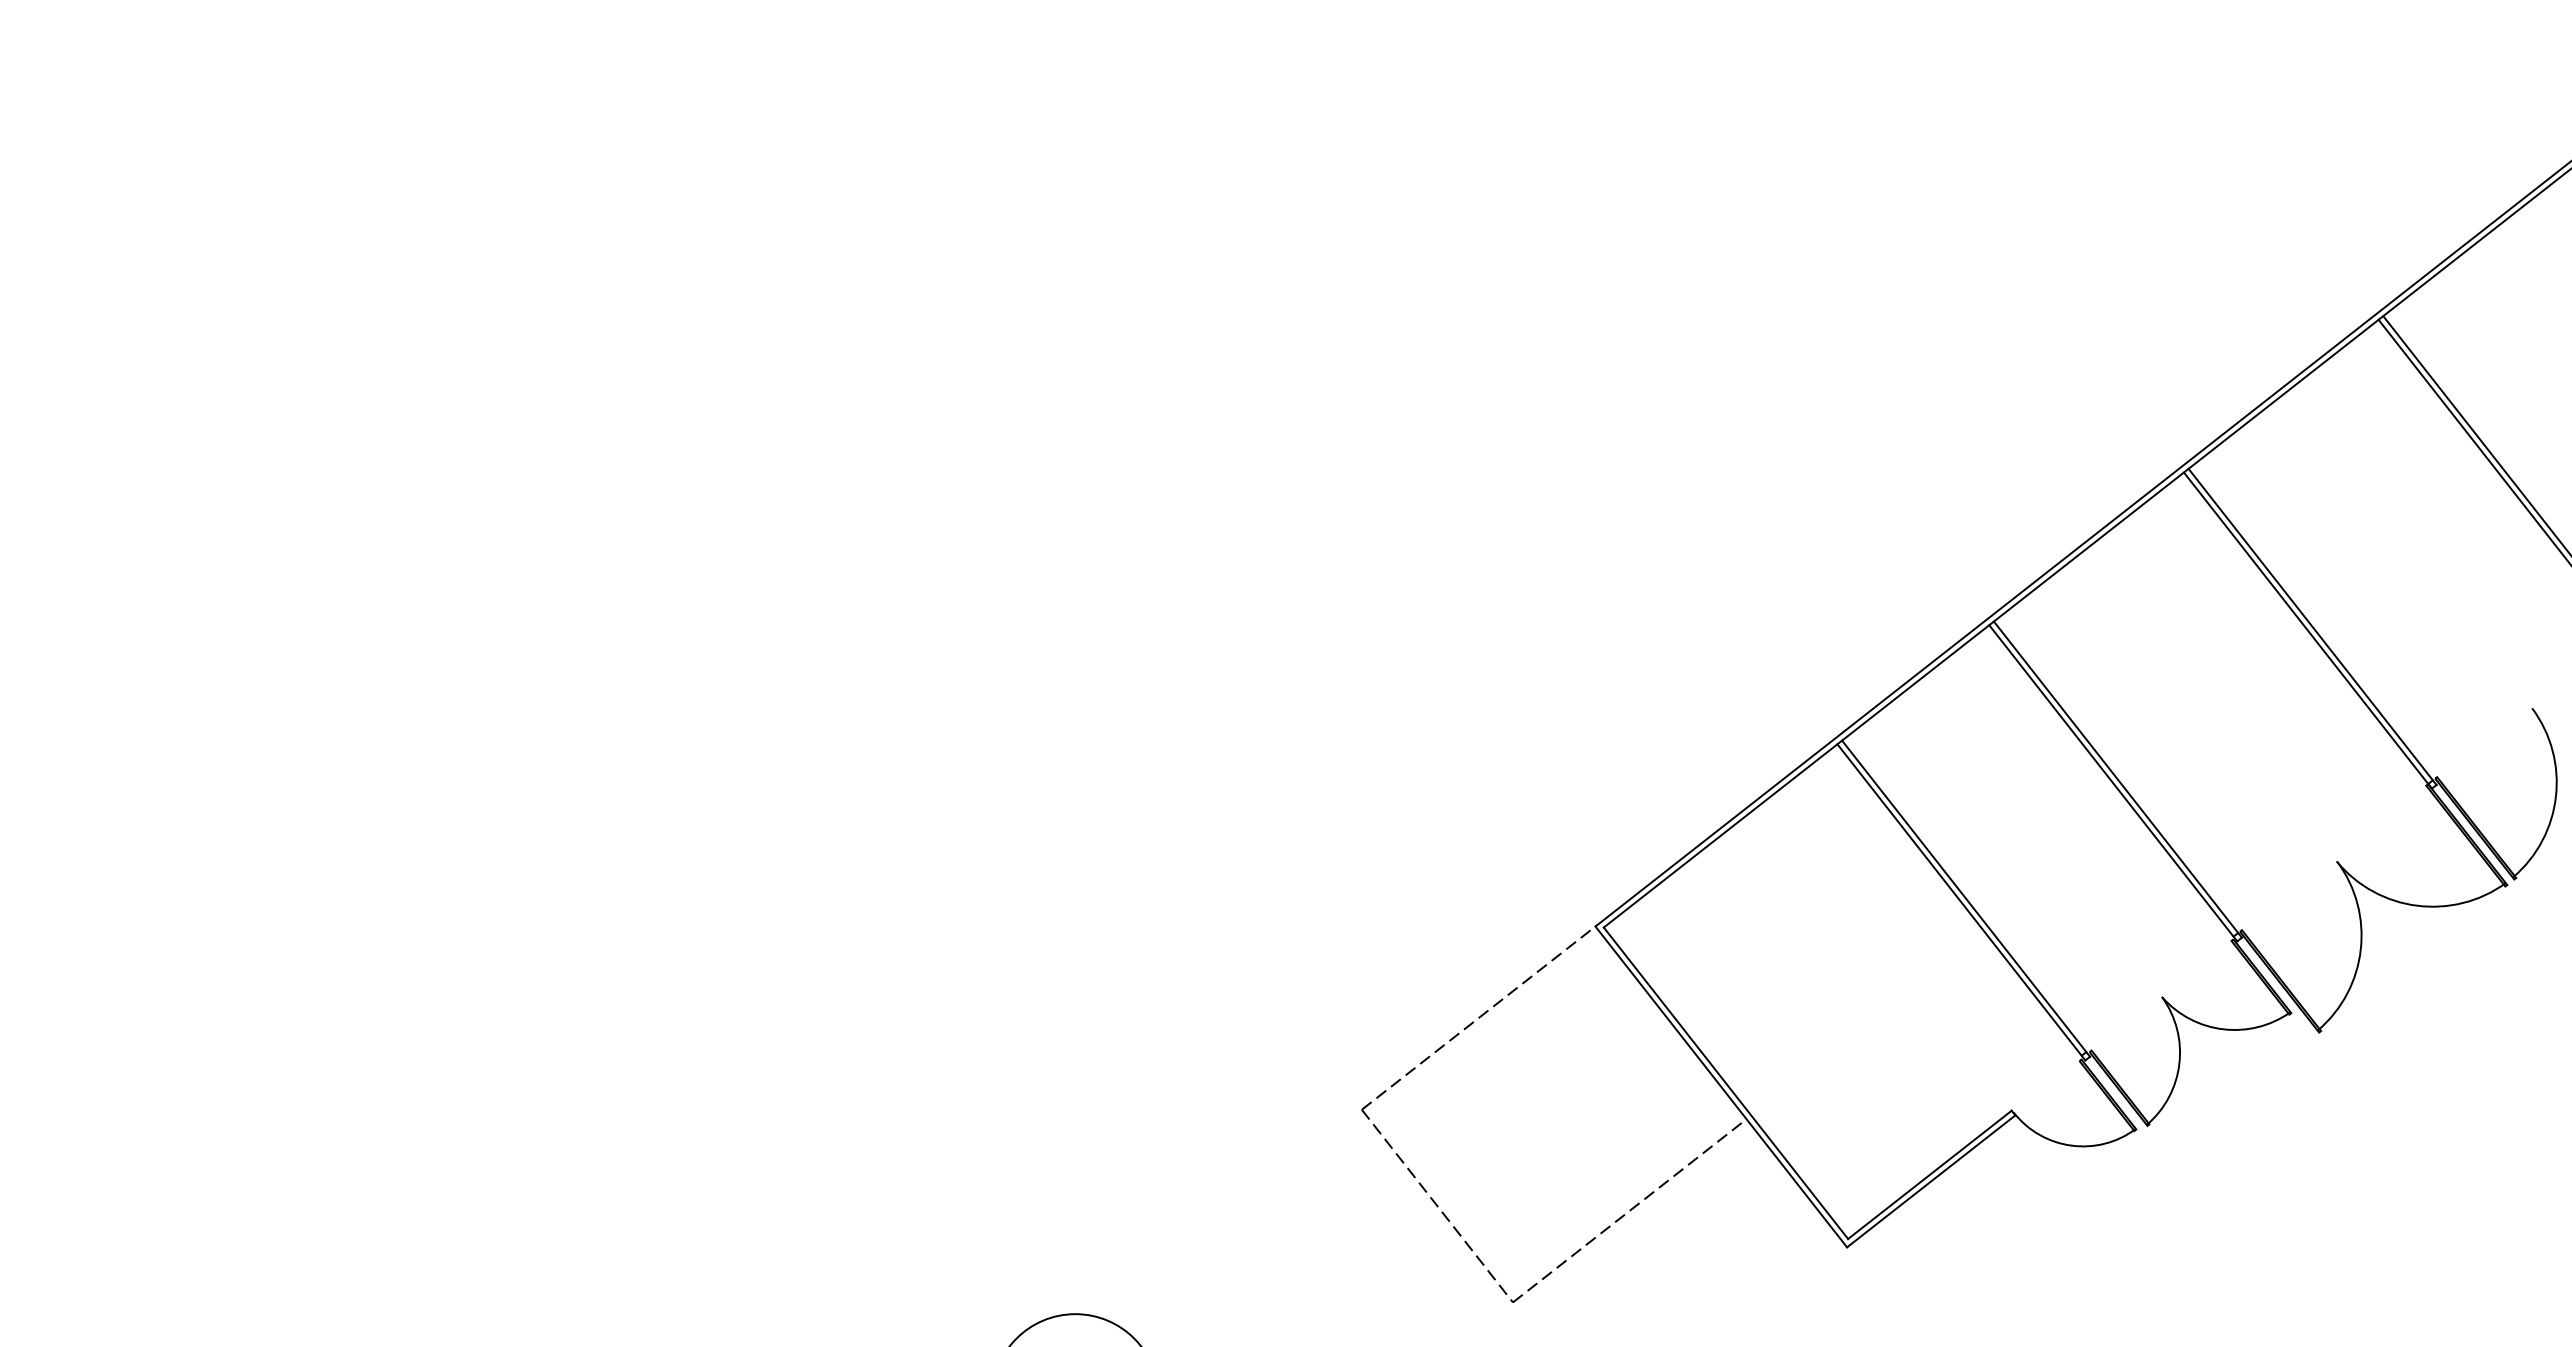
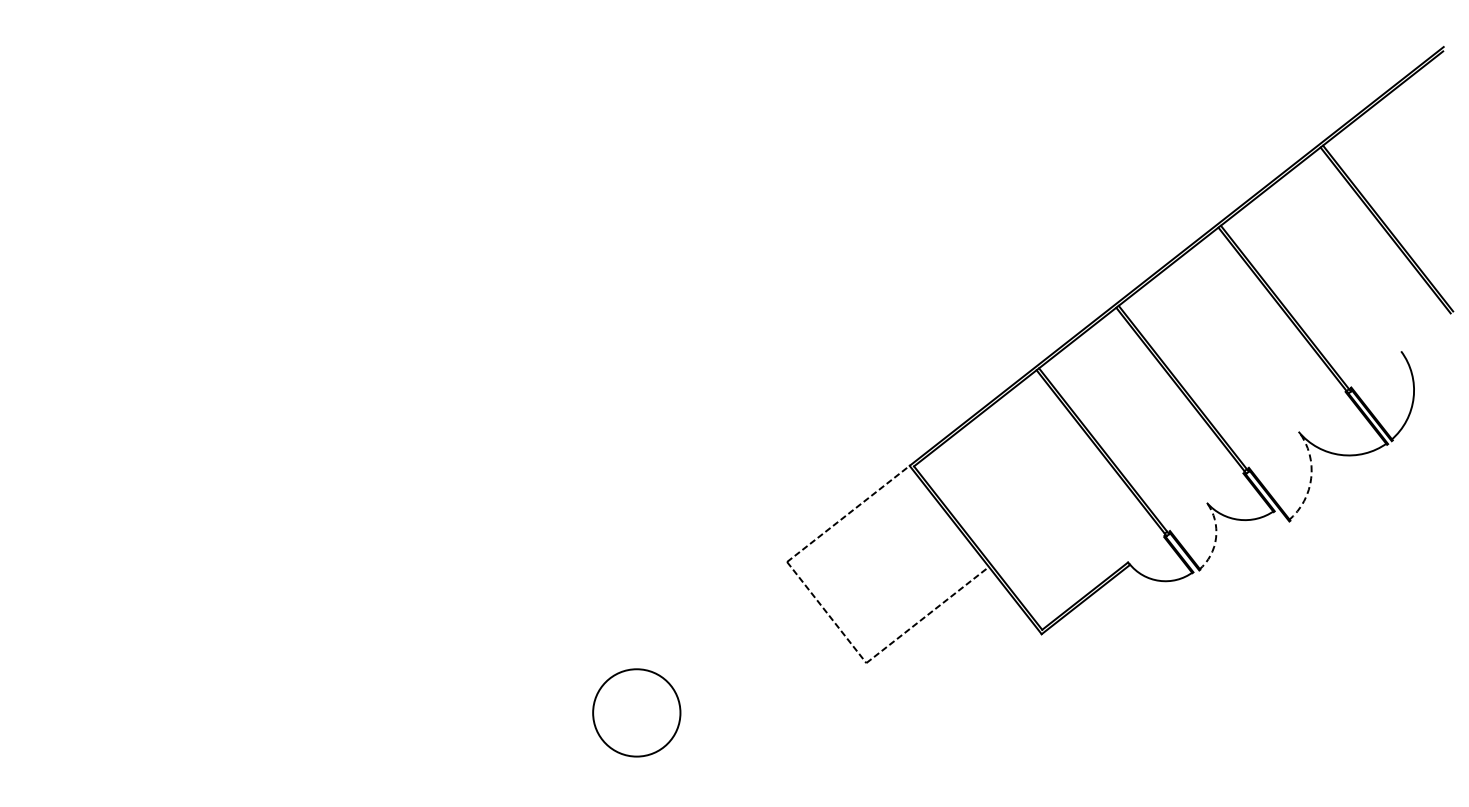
arc: (2361, 950) -> (1311, 478), solid -> dashed
arc: (2180, 1063) -> (1216, 537), solid -> dashed

